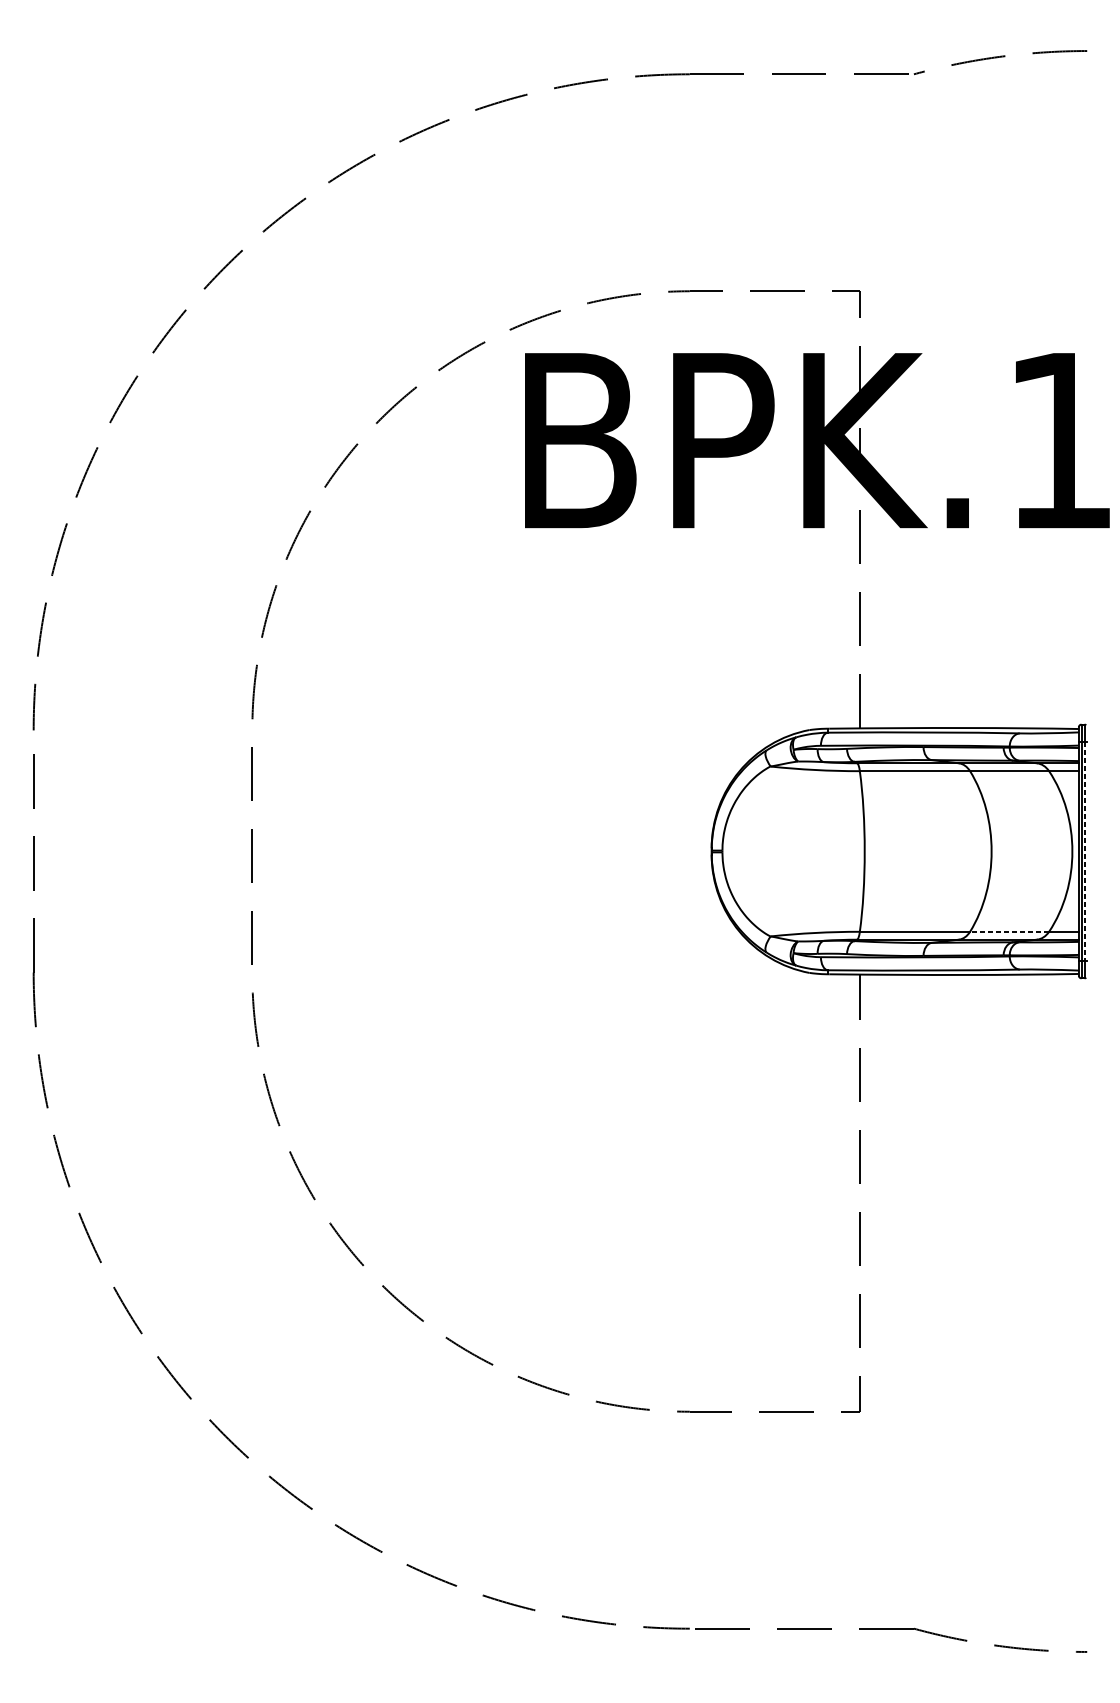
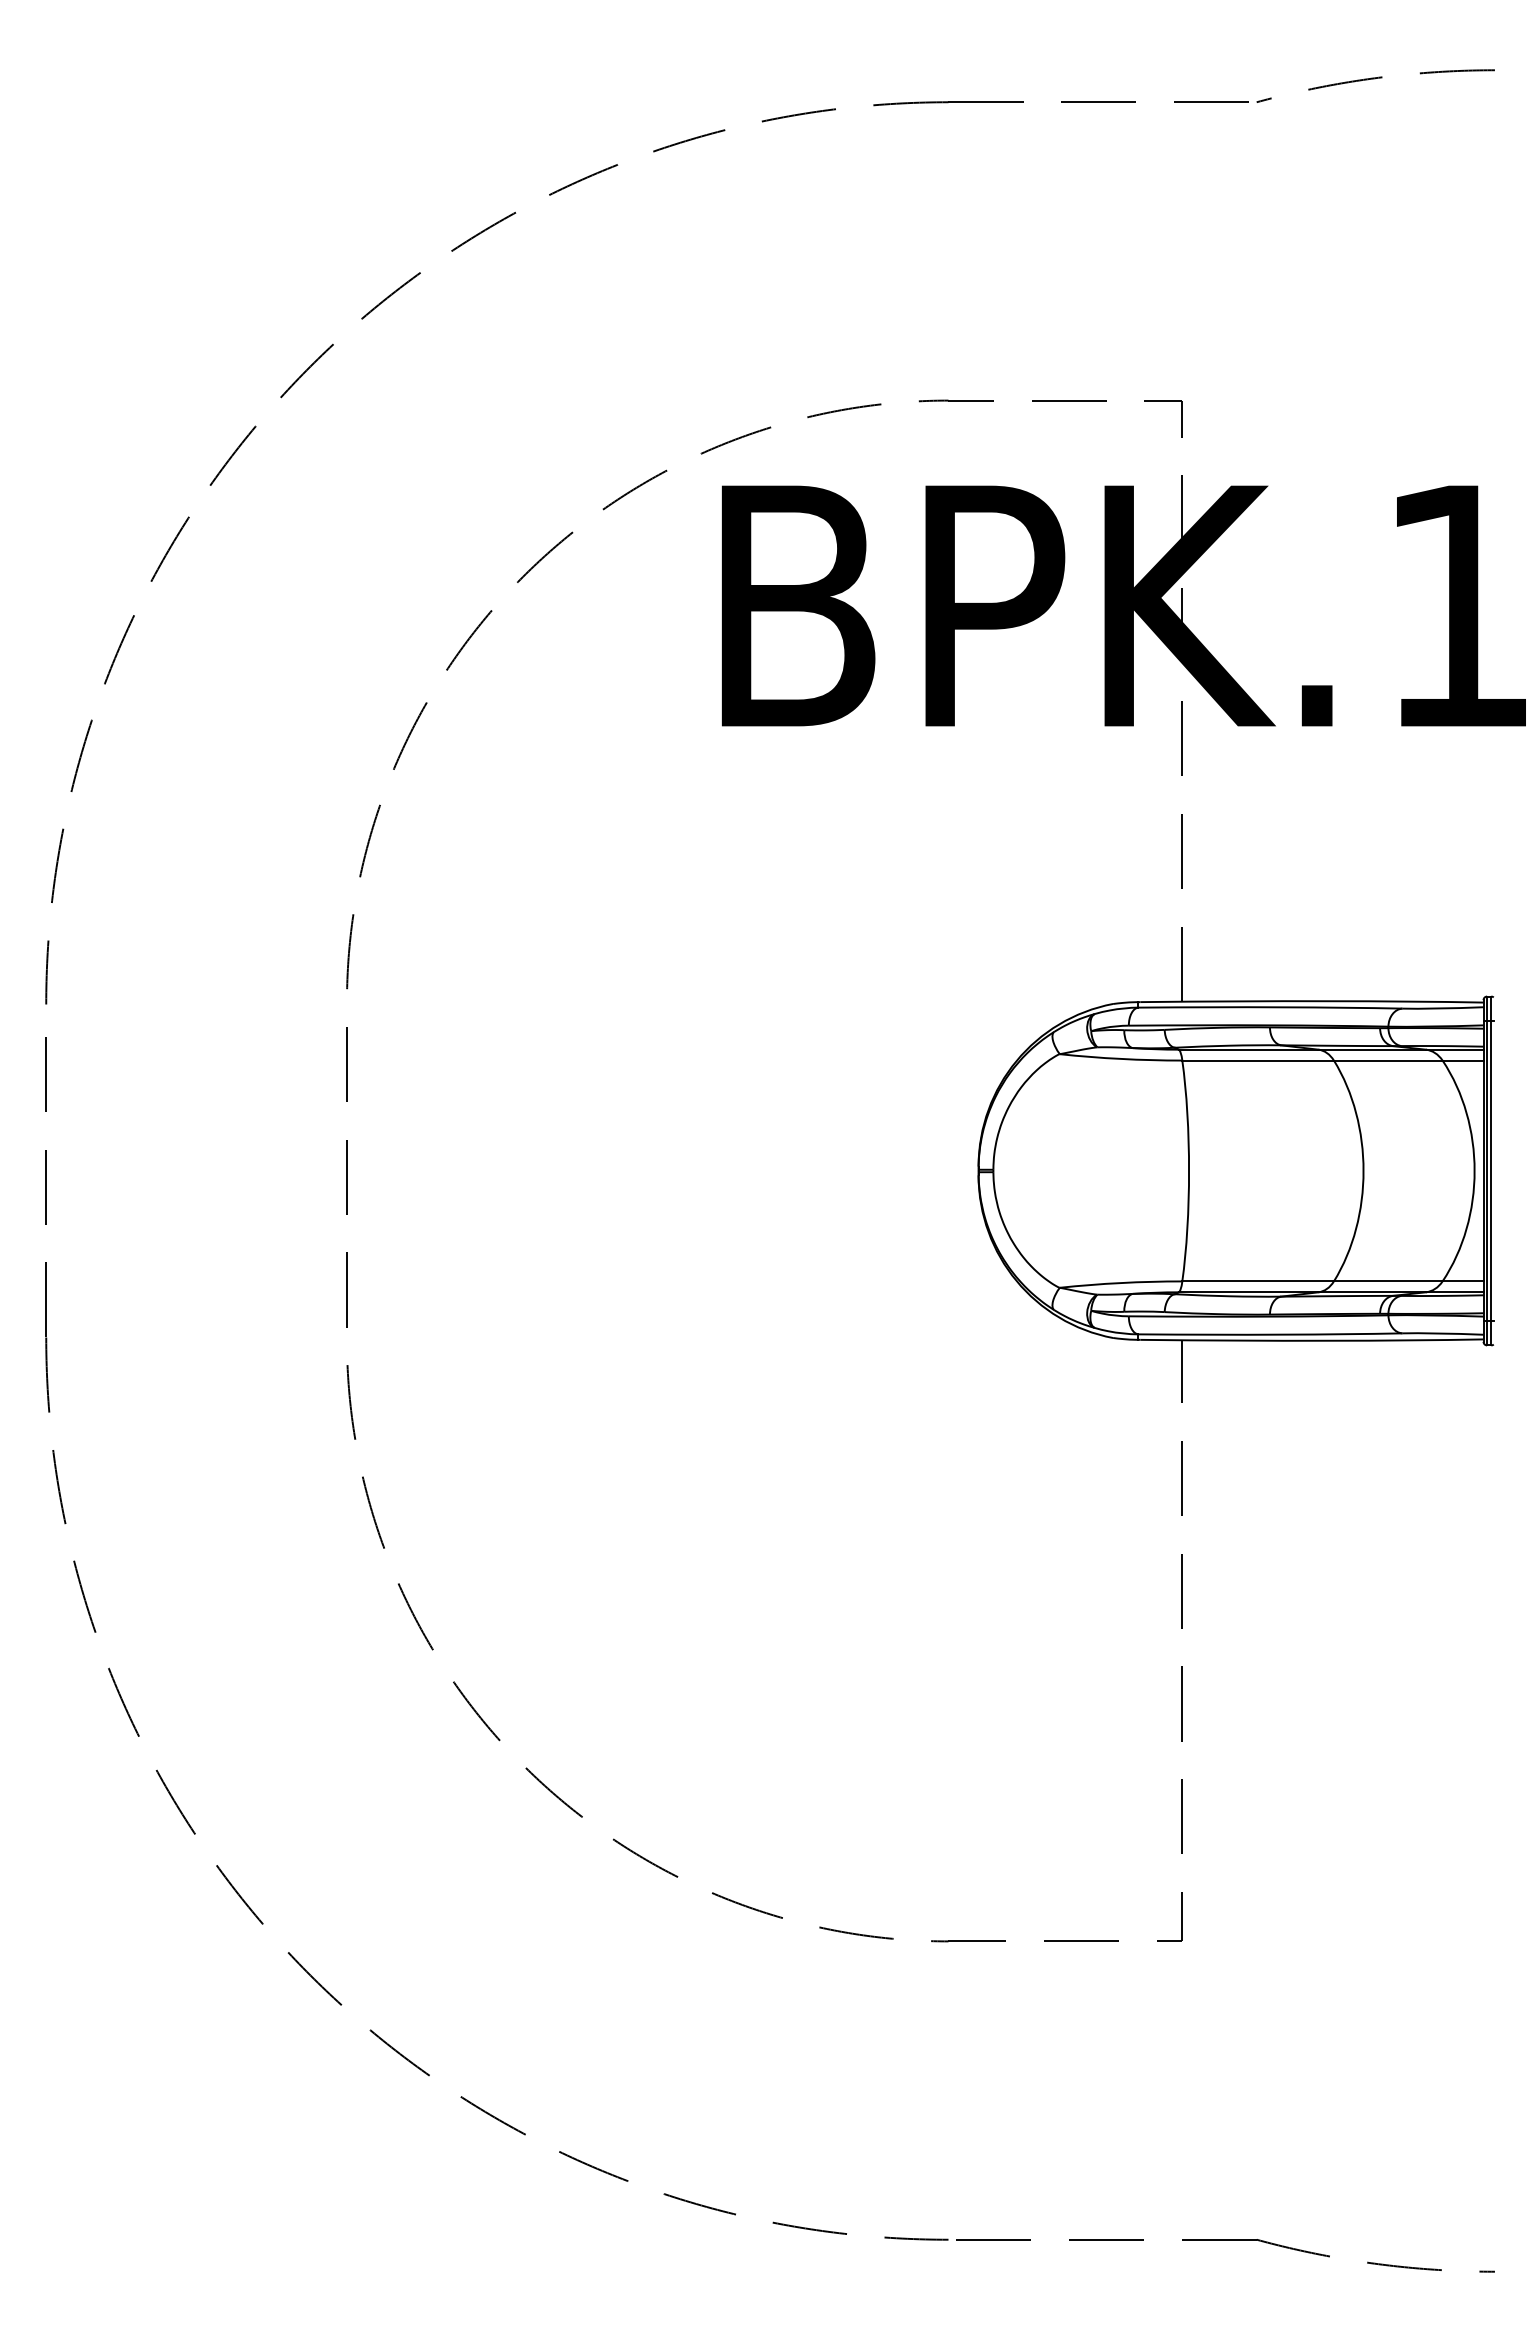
line: (1084, 851) -> (1491, 1171), dashed -> solid
line: (1009, 931) -> (1387, 1281), dashed -> solid

